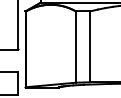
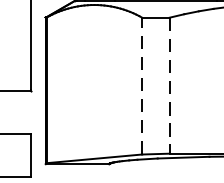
line: (75, 47) -> (141, 86), solid -> dashed
line: (90, 47) -> (170, 86), solid -> dashed

